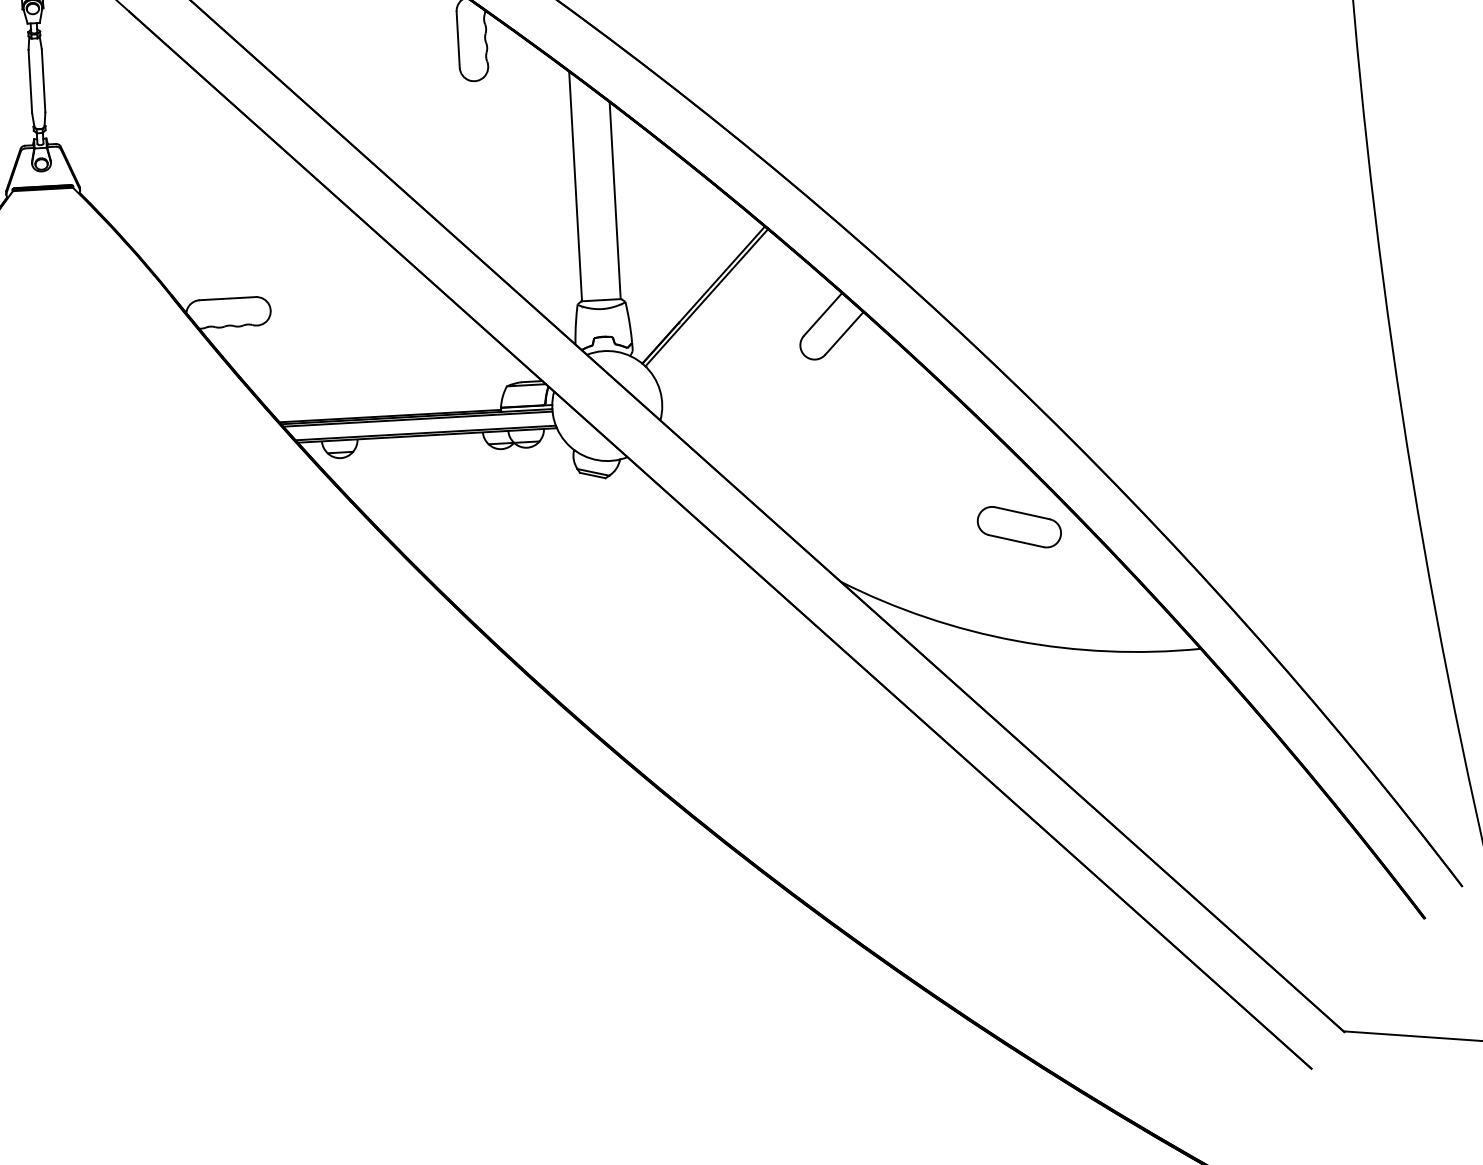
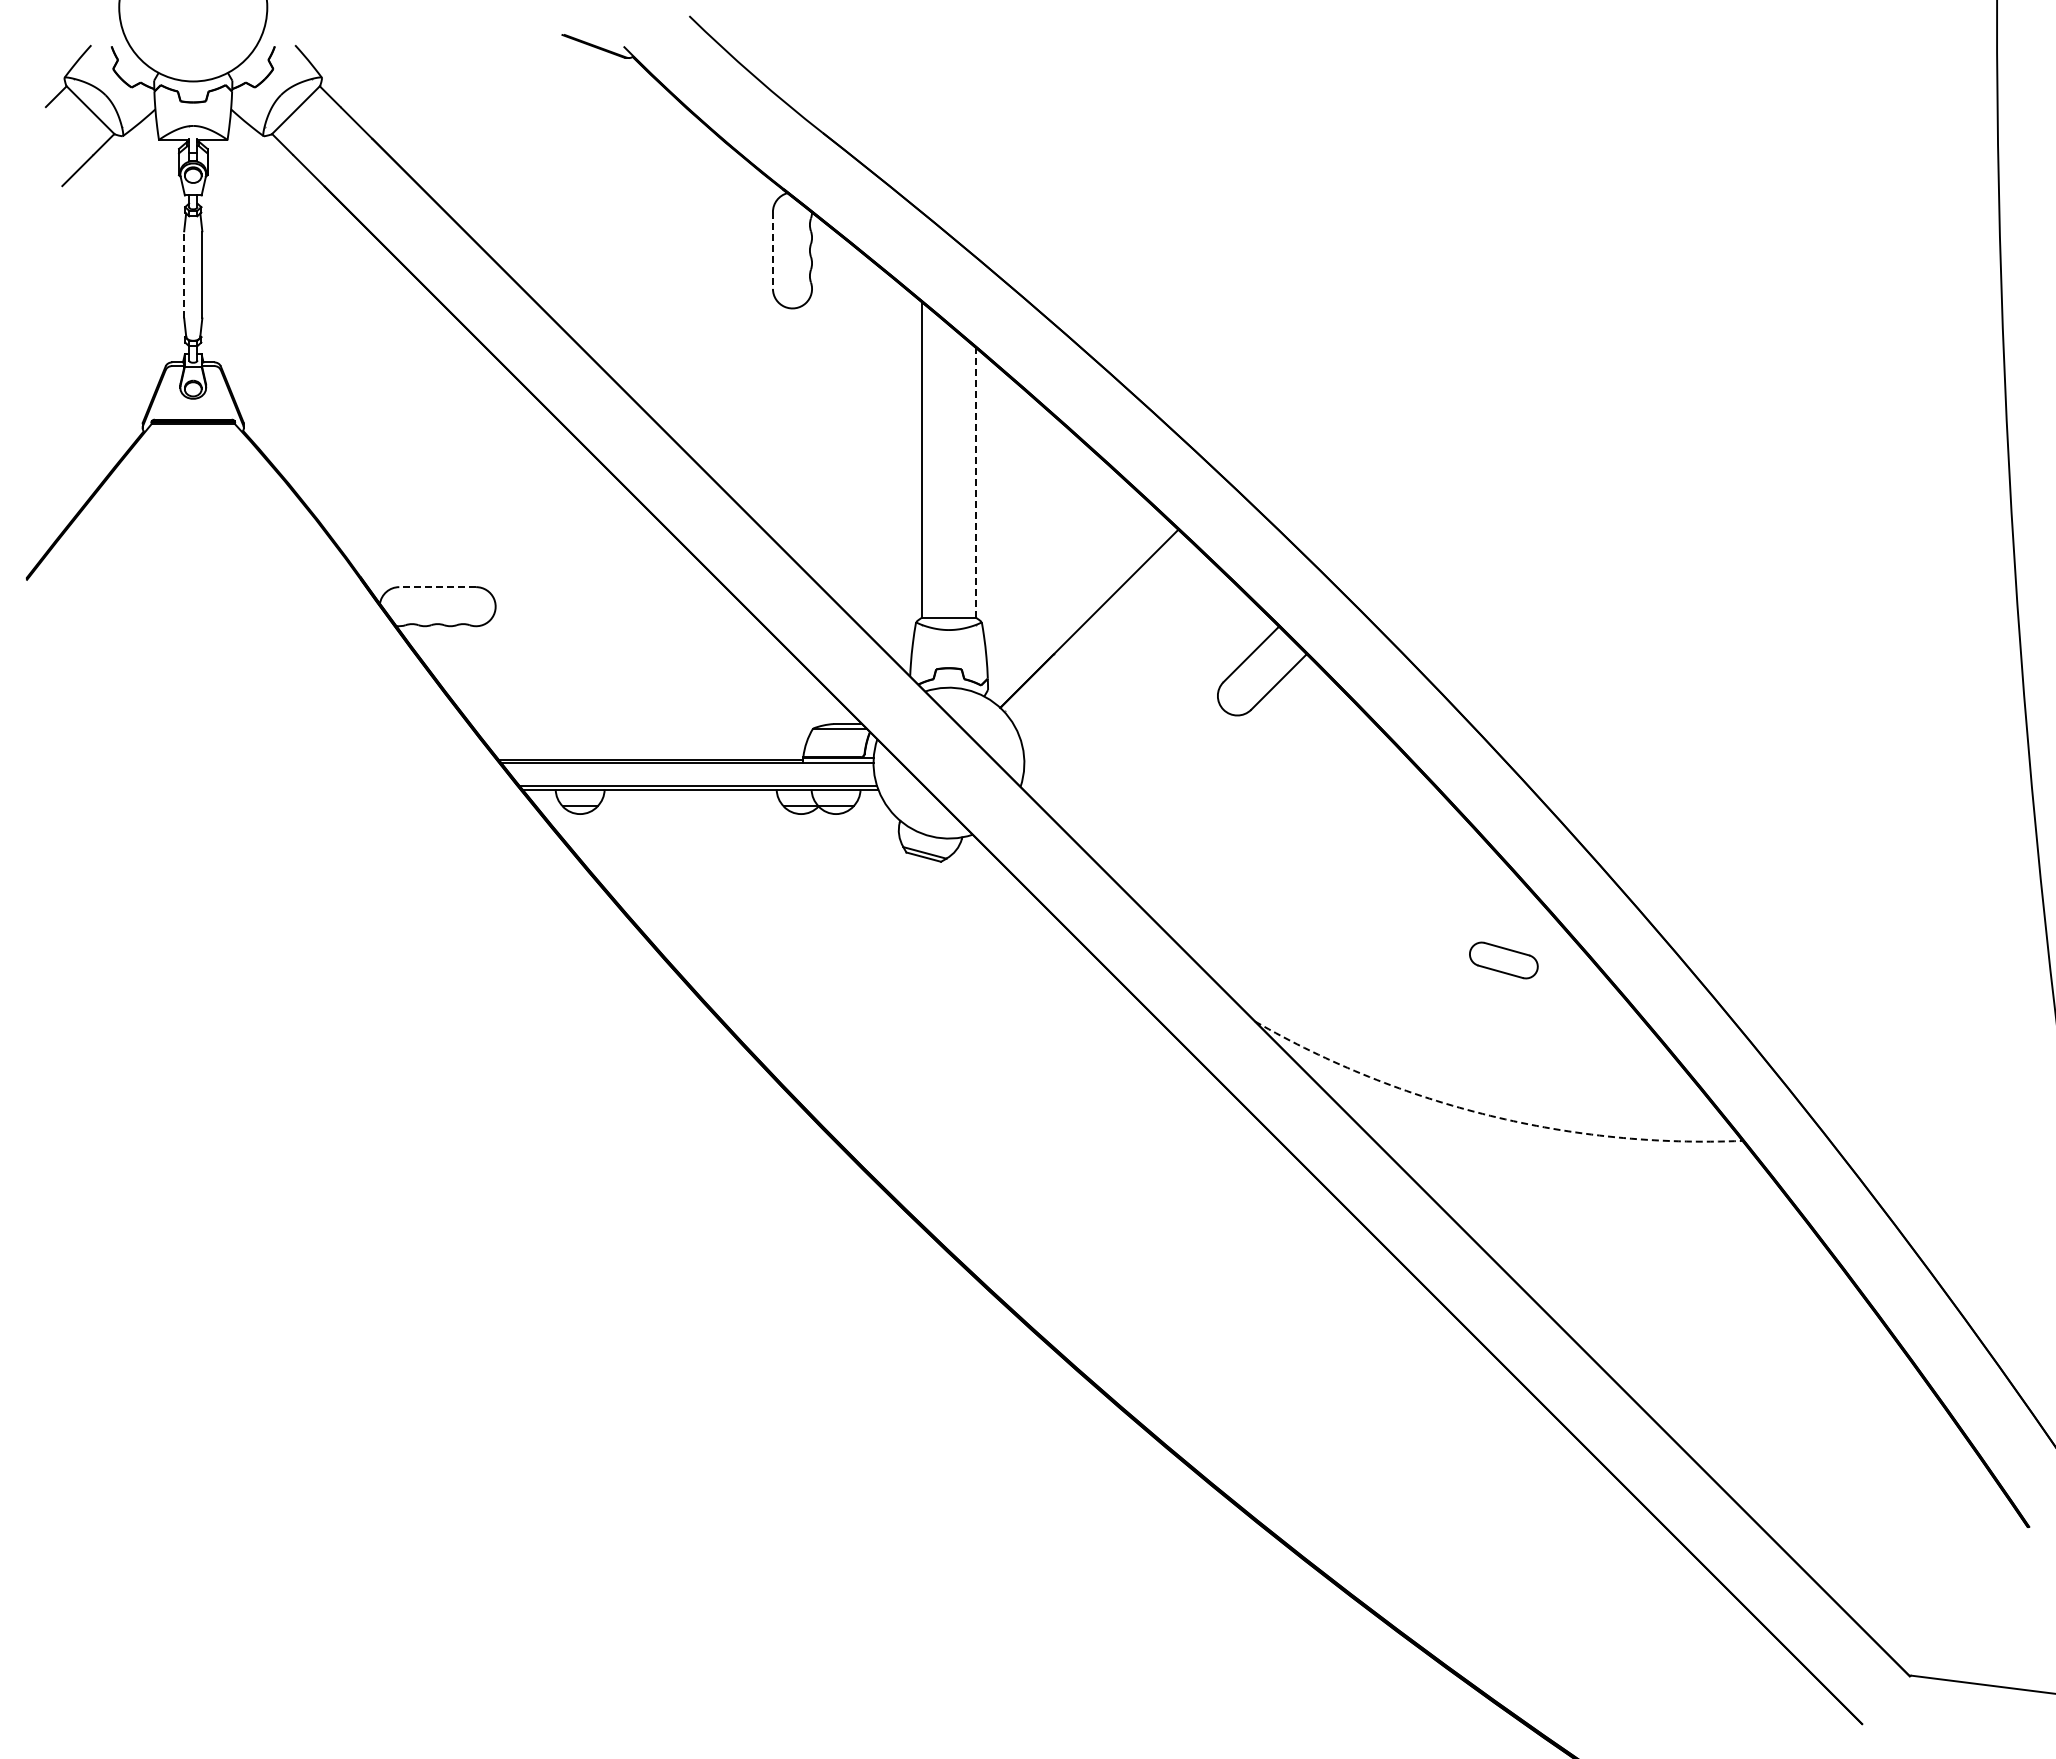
line: (457, 40) -> (772, 251), solid -> dashed
line: (30, 81) -> (184, 274), solid -> dashed
line: (615, 200) -> (975, 482), solid -> dashed
line: (706, 297) -> (1093, 622), removed
line: (227, 298) -> (437, 587), solid -> dashed
line: (417, 419) -> (688, 766), removed
part: (1019, 527) -> (1503, 960), size x0.6
arc: (1016, 640) -> (1490, 1115), solid -> dashed

